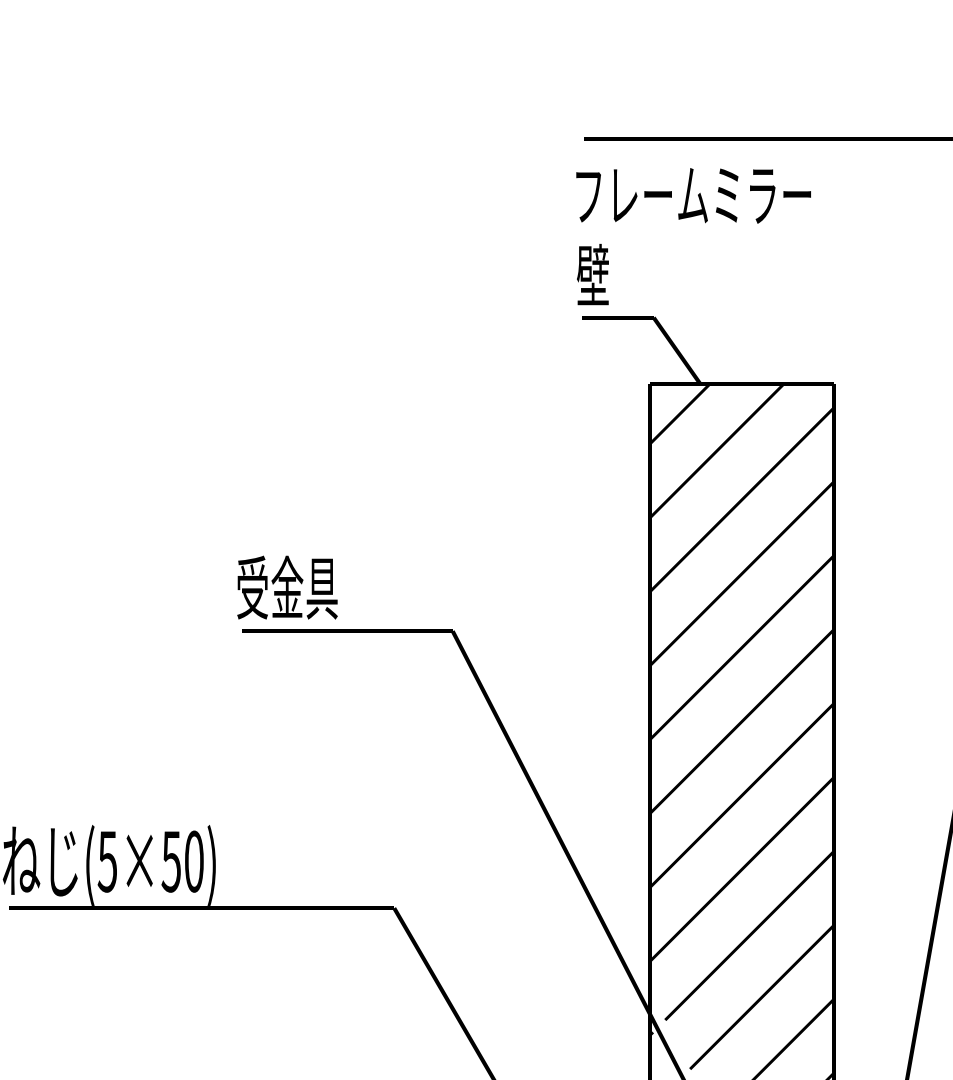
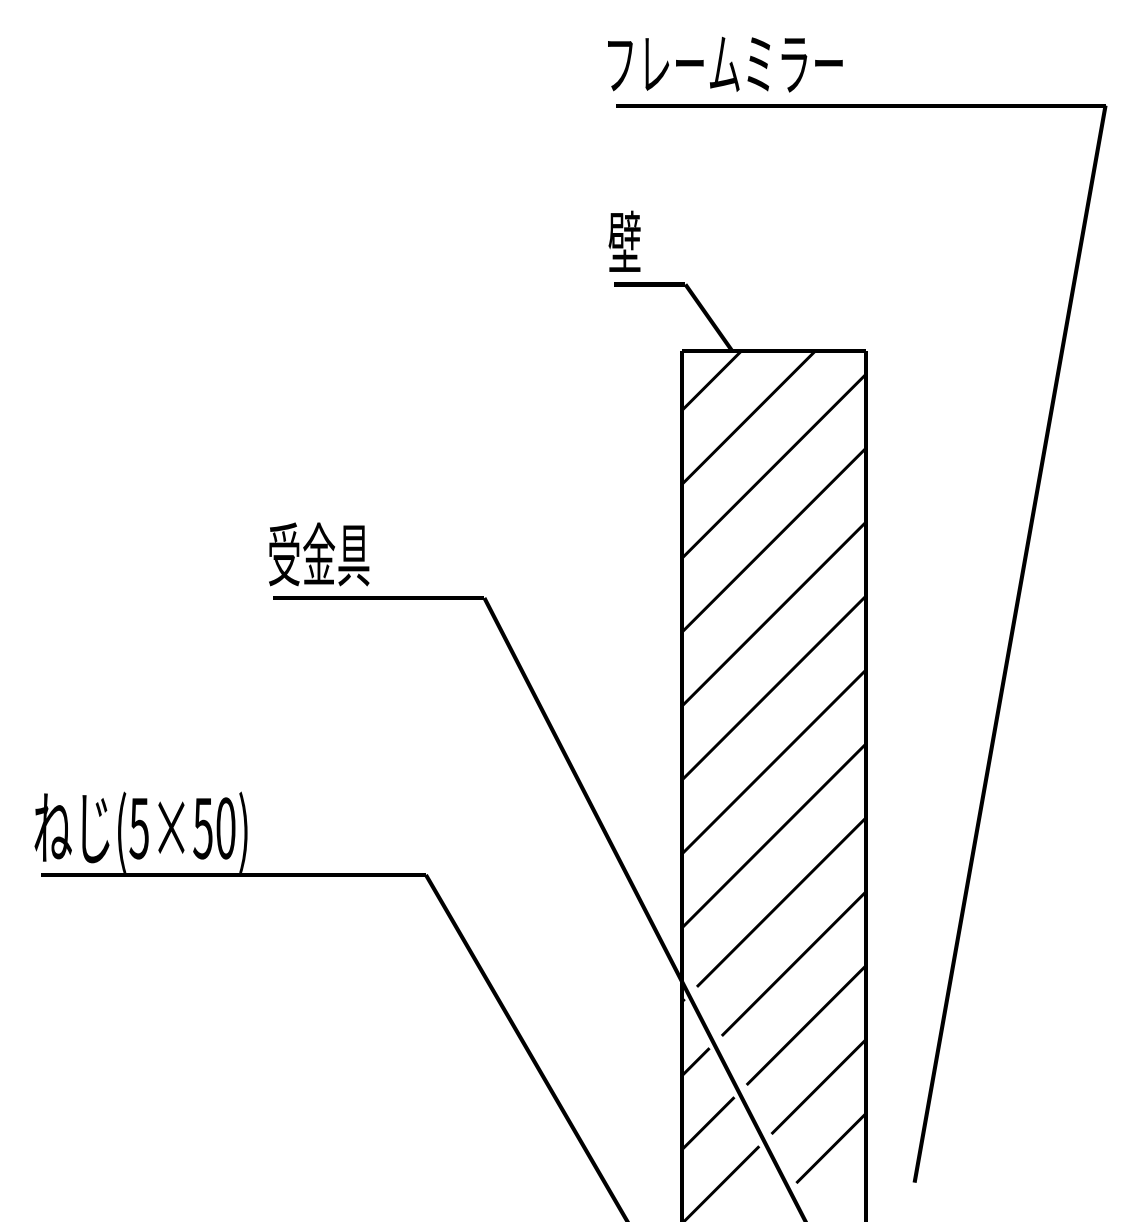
text: (693, 195) -> (725, 64), moved

